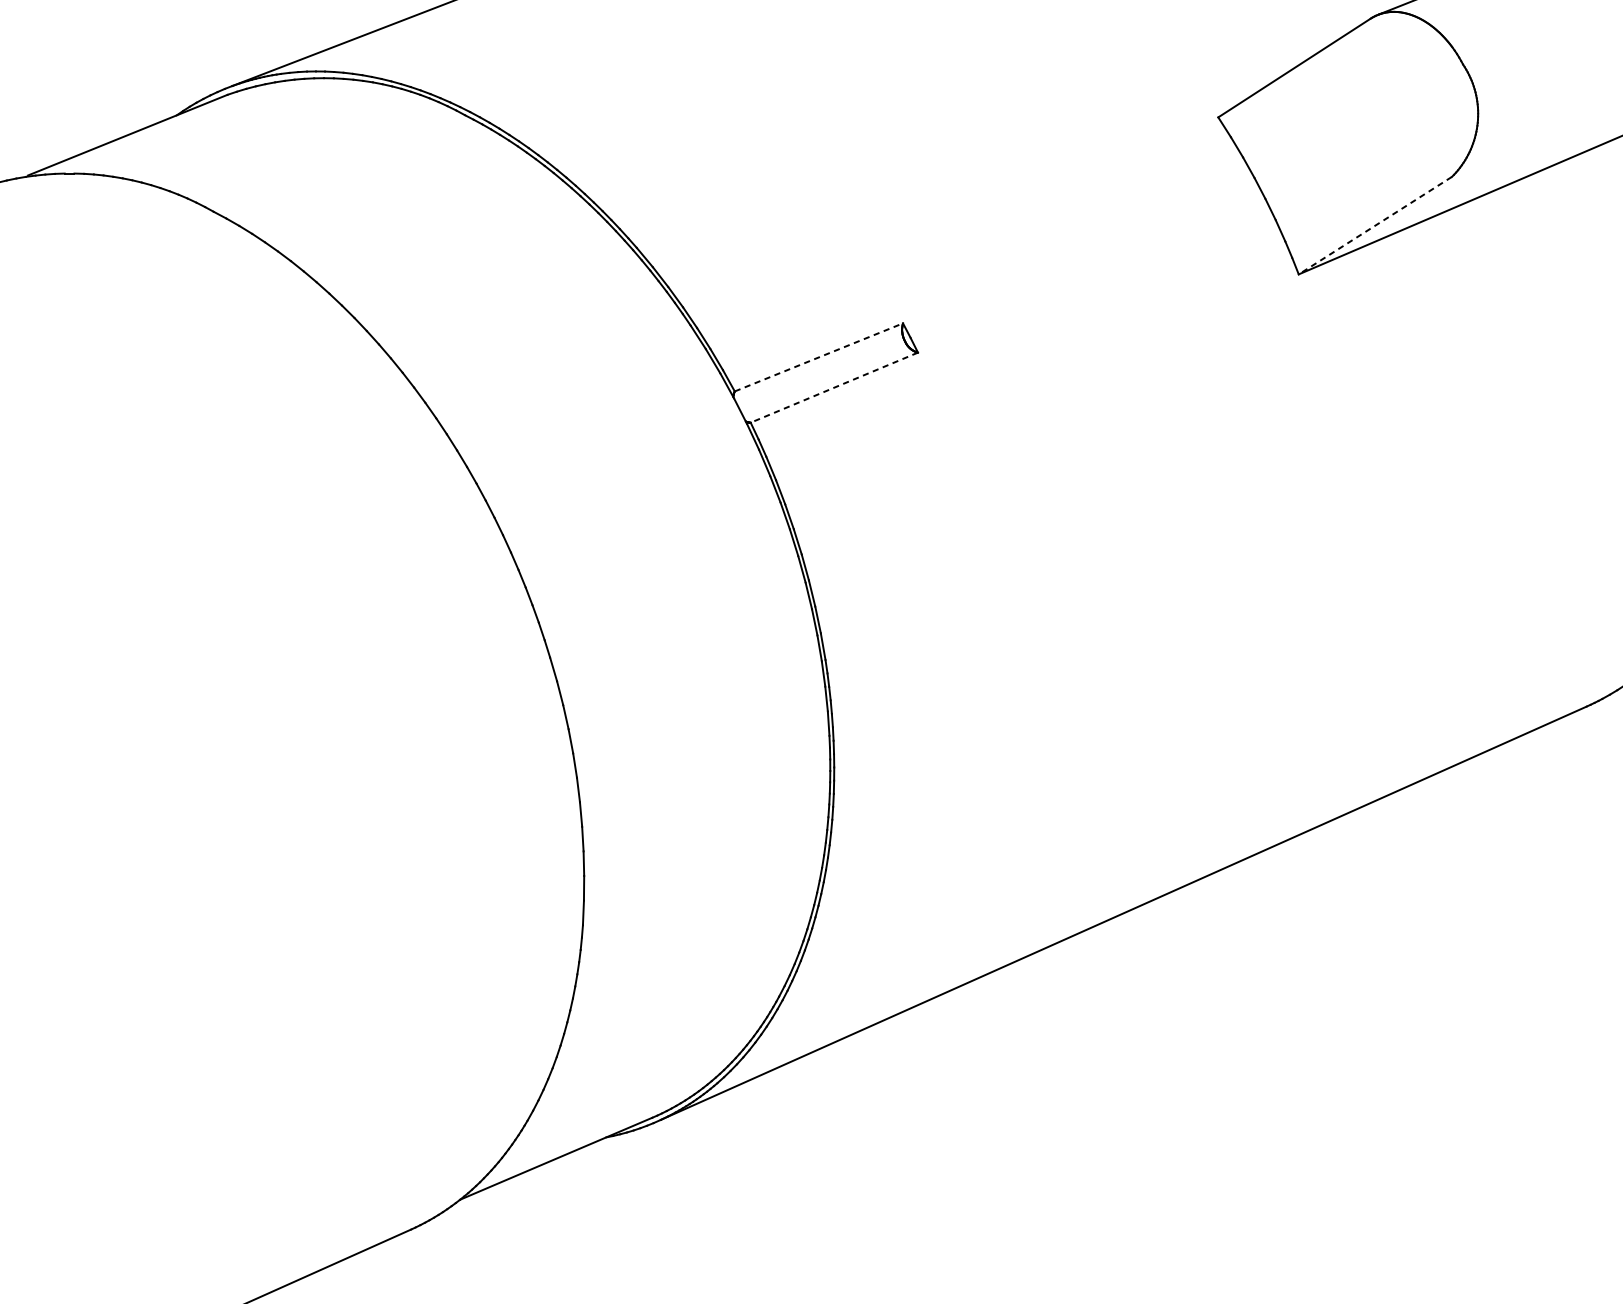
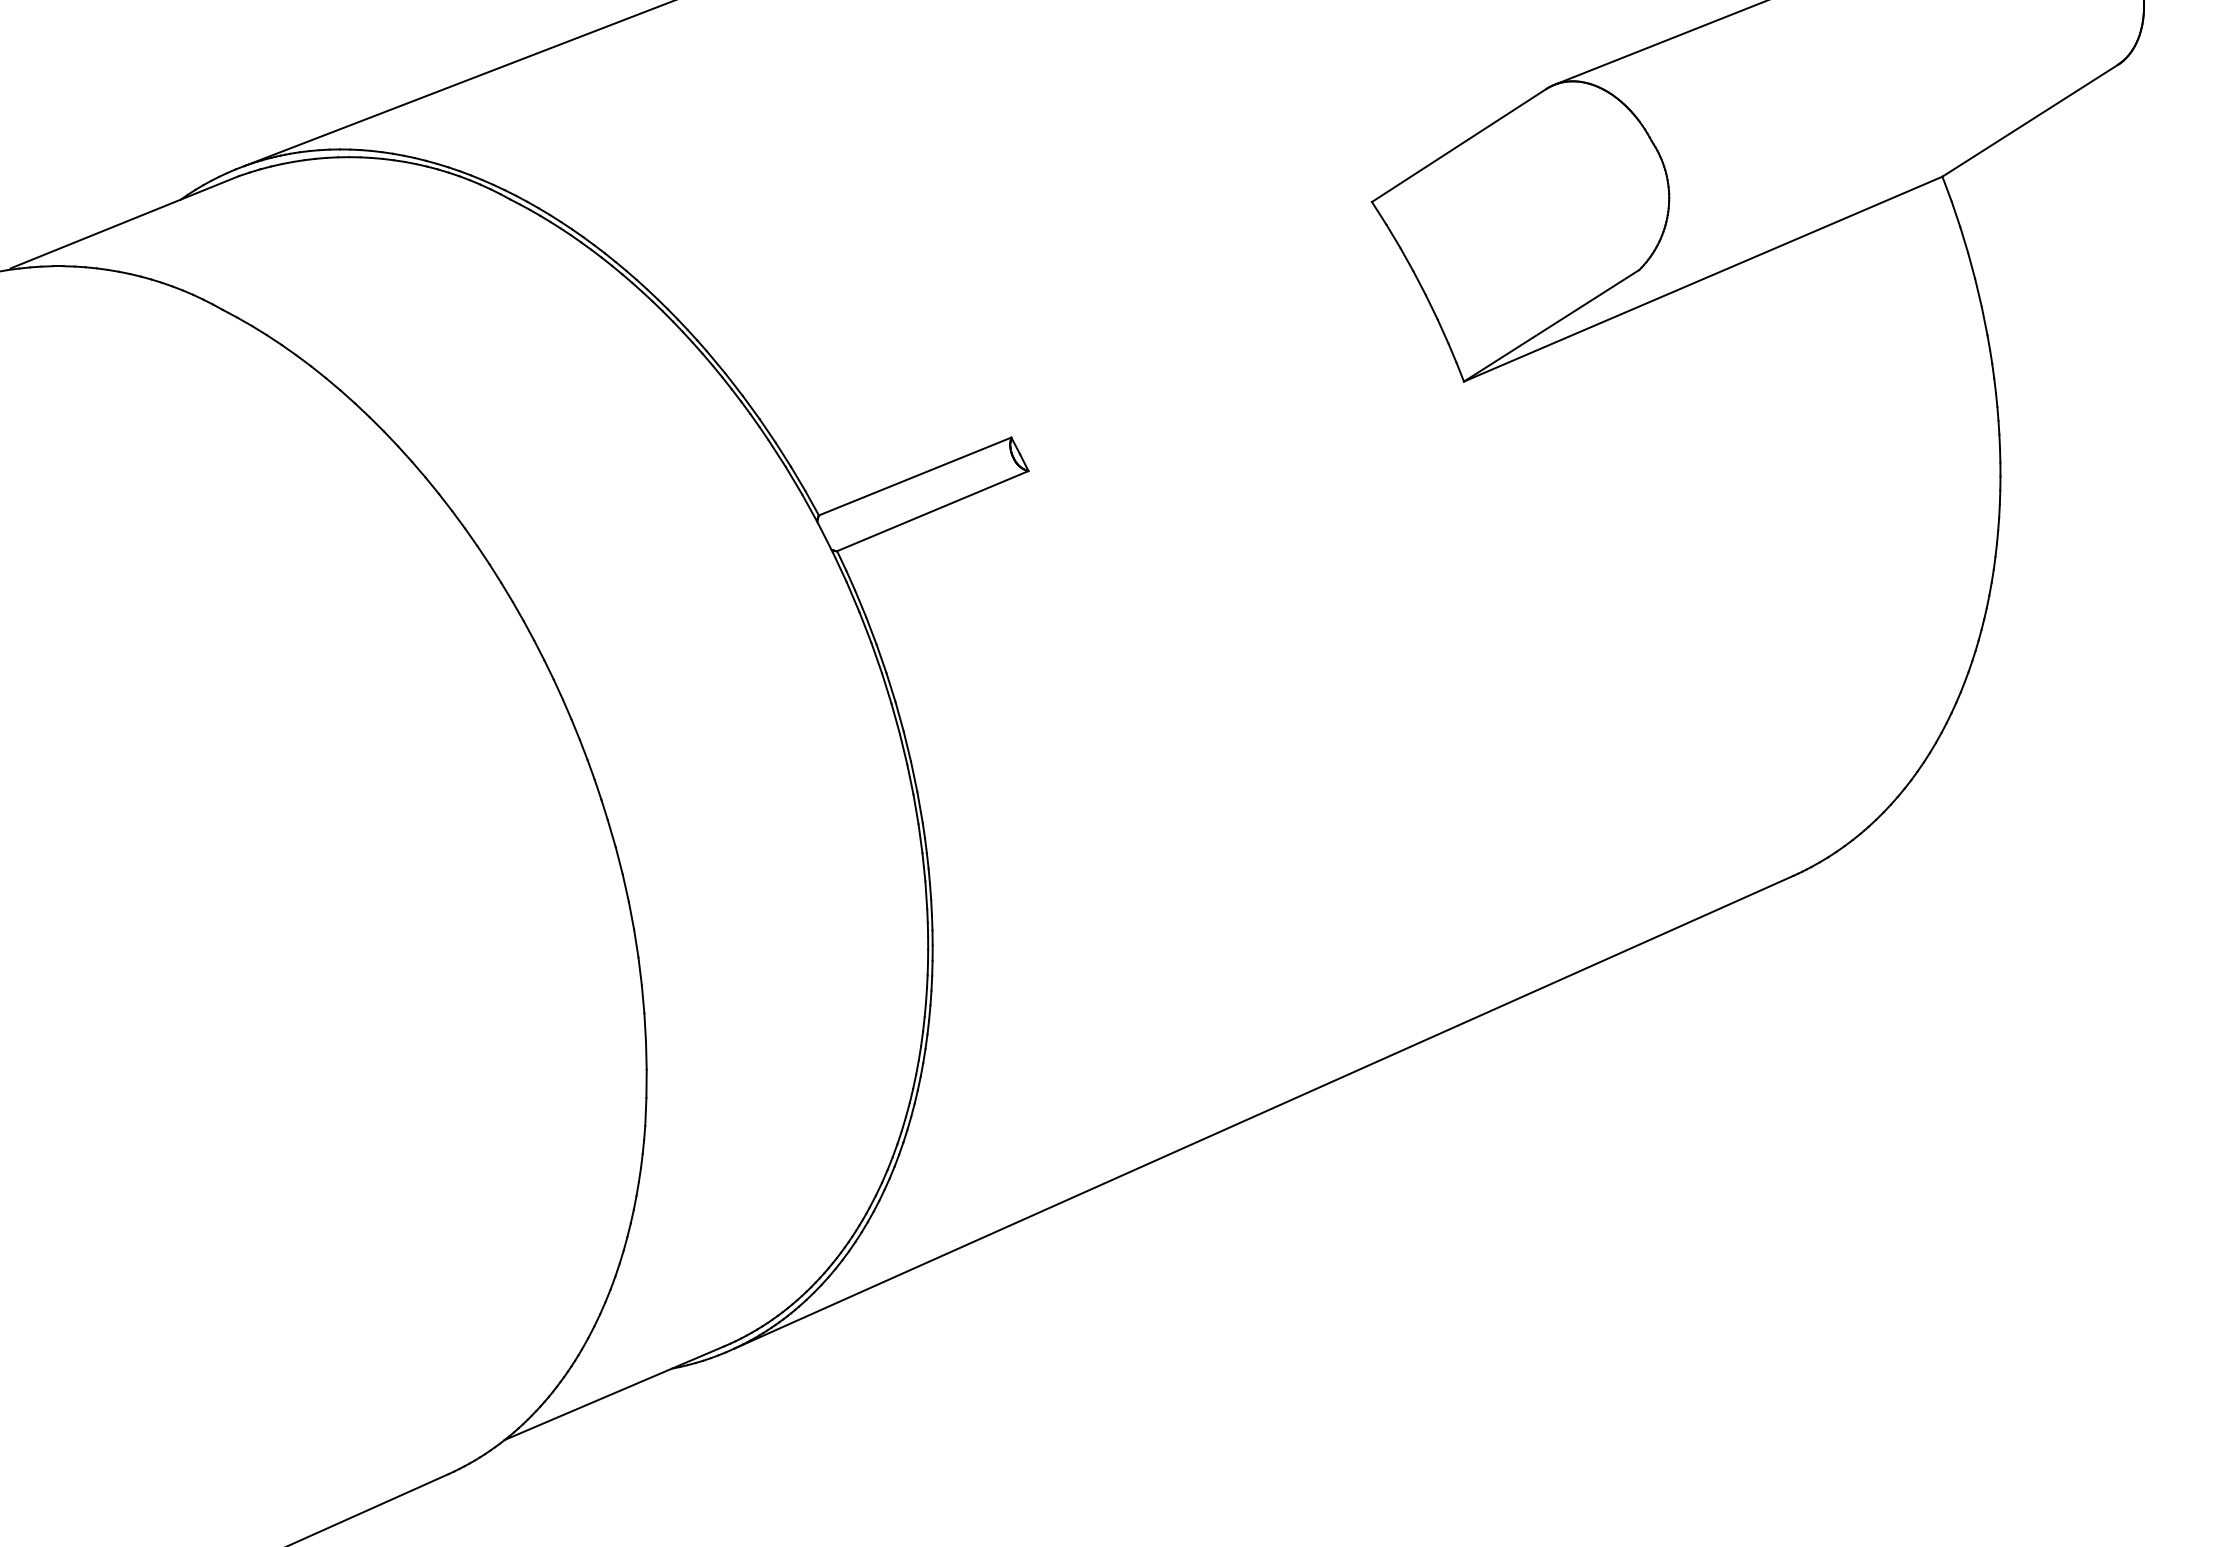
line: (1375, 225) -> (1551, 325), dashed -> solid
line: (819, 357) -> (915, 476), dashed -> solid
line: (834, 387) -> (932, 511), dashed -> solid

